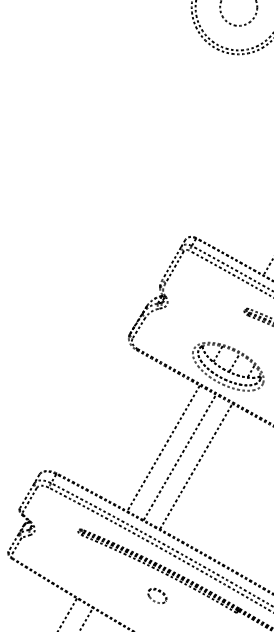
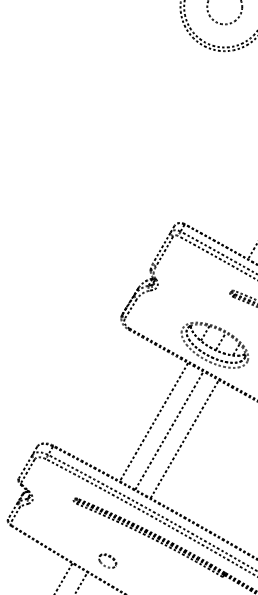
part: (157, 595) -> (107, 560), moved

